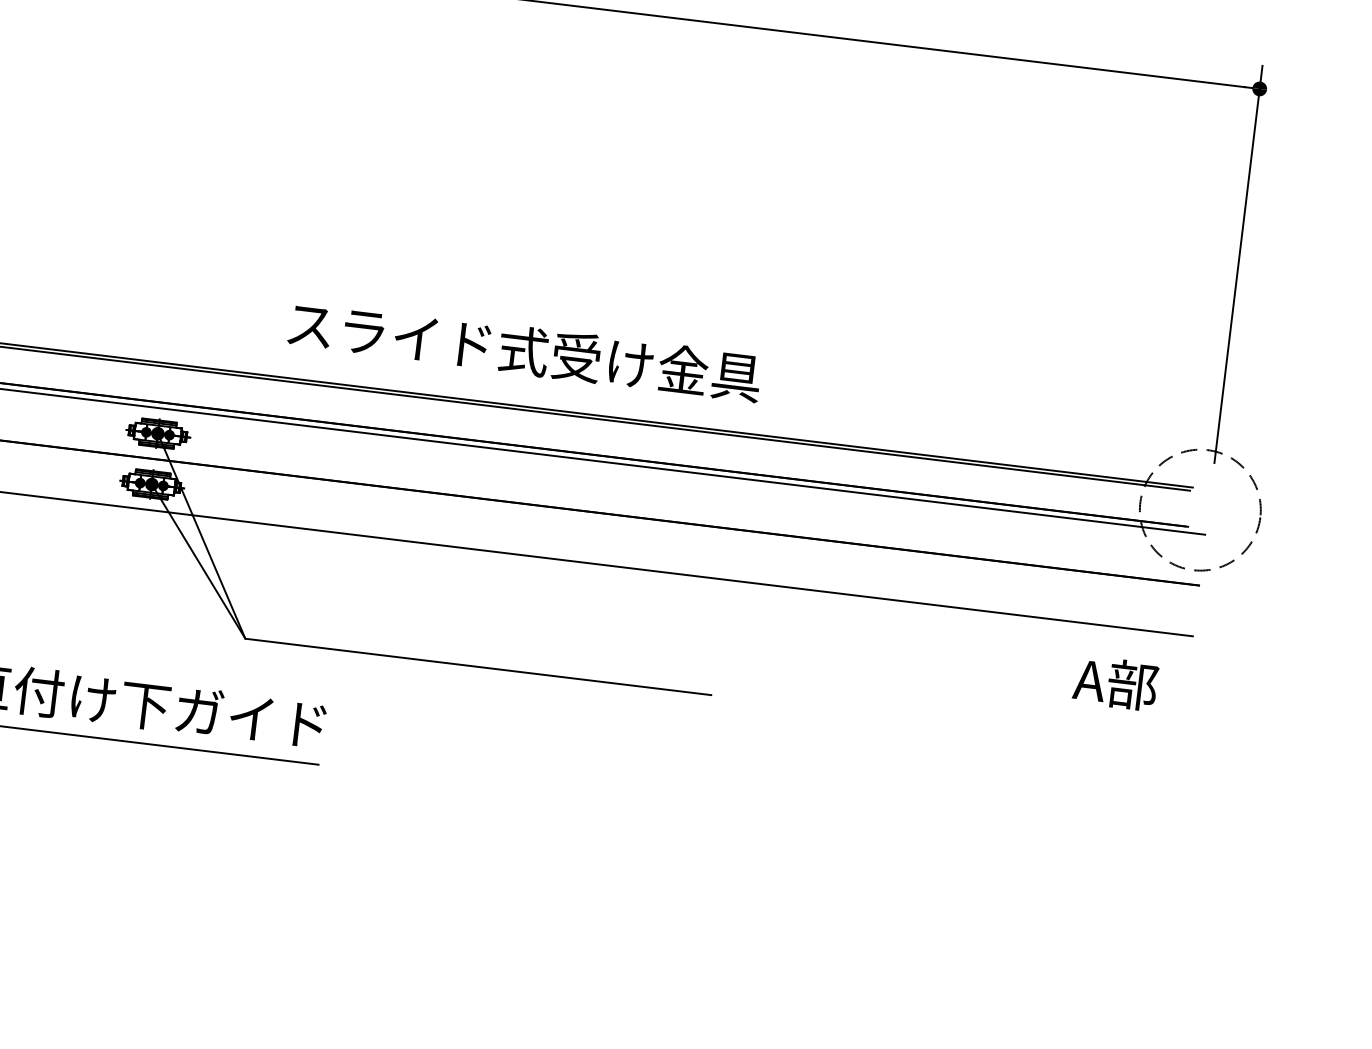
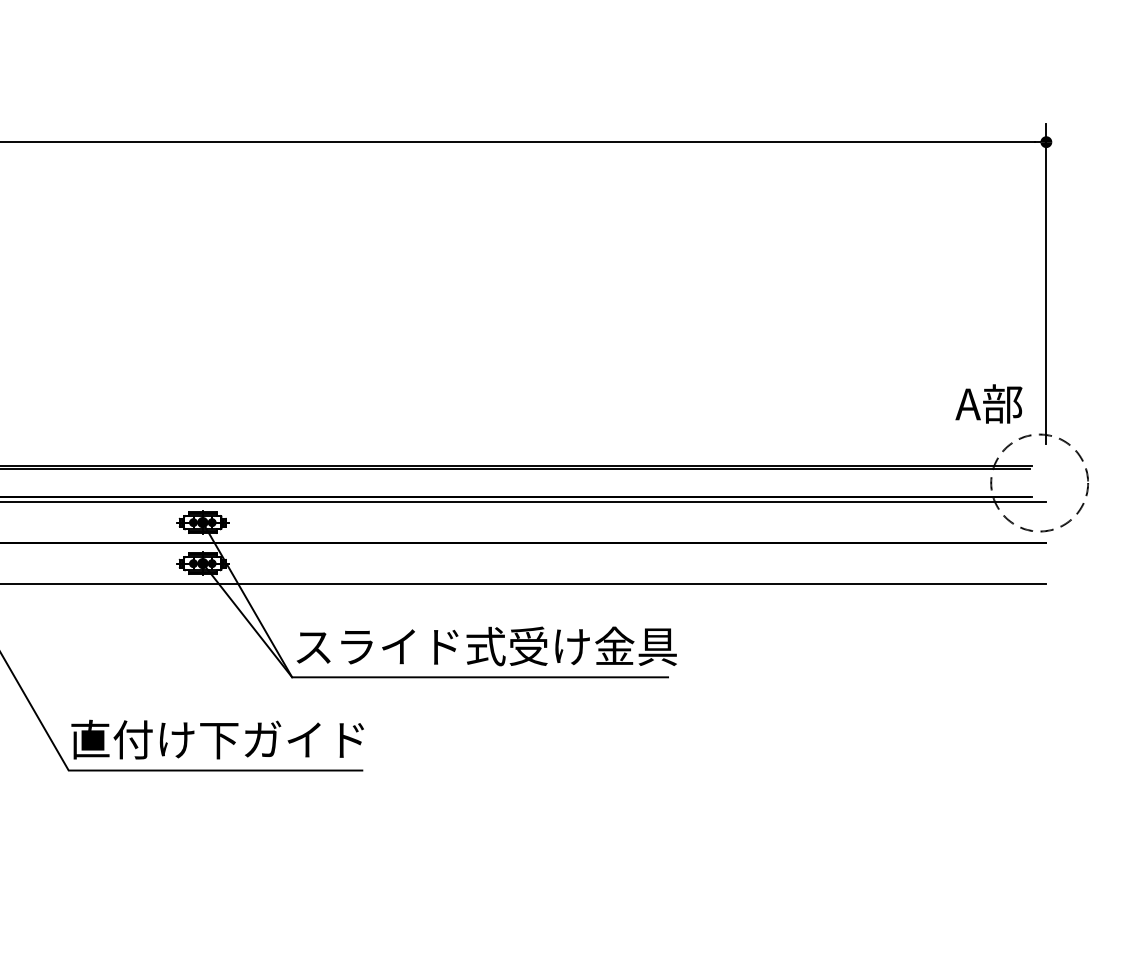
text: (524, 351) -> (486, 646), moved
text: (1115, 682) -> (988, 403), moved

